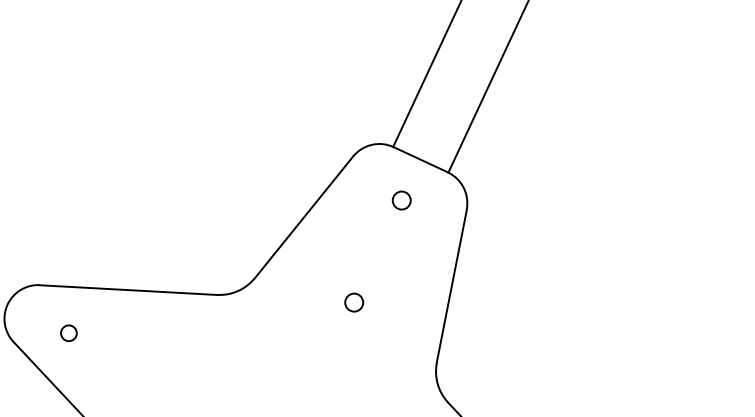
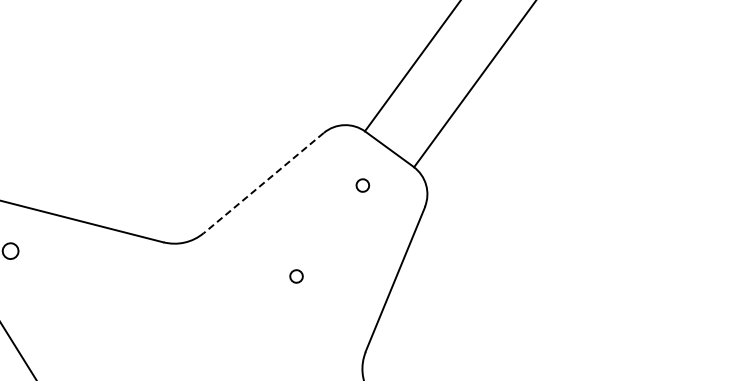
circle: (401, 200) -> (362, 185), size x0.7
line: (303, 217) -> (263, 183), solid -> dashed
circle: (354, 302) -> (296, 276), size x0.7

